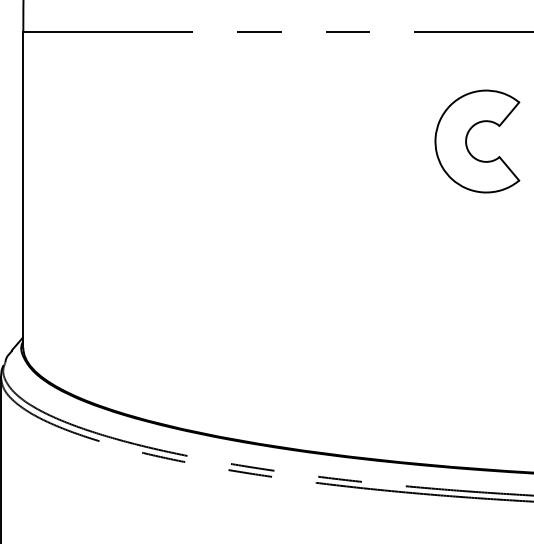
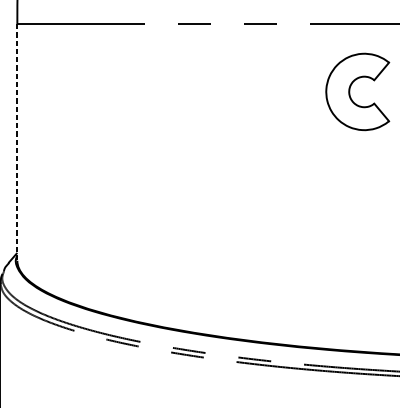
part: (467, 139) -> (350, 90), moved
line: (23, 189) -> (17, 142), solid -> dashed

